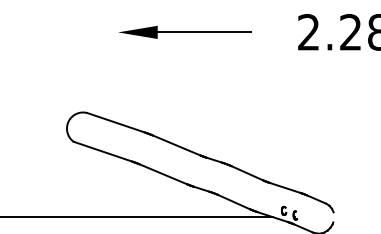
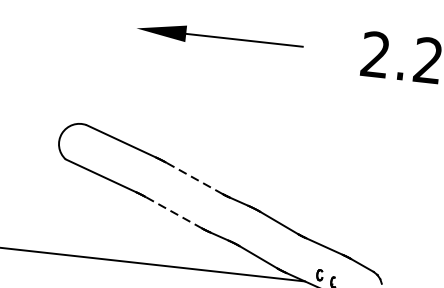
line: (176, 145) -> (194, 178), solid -> dashed
line: (163, 174) -> (173, 212), solid -> dashed

